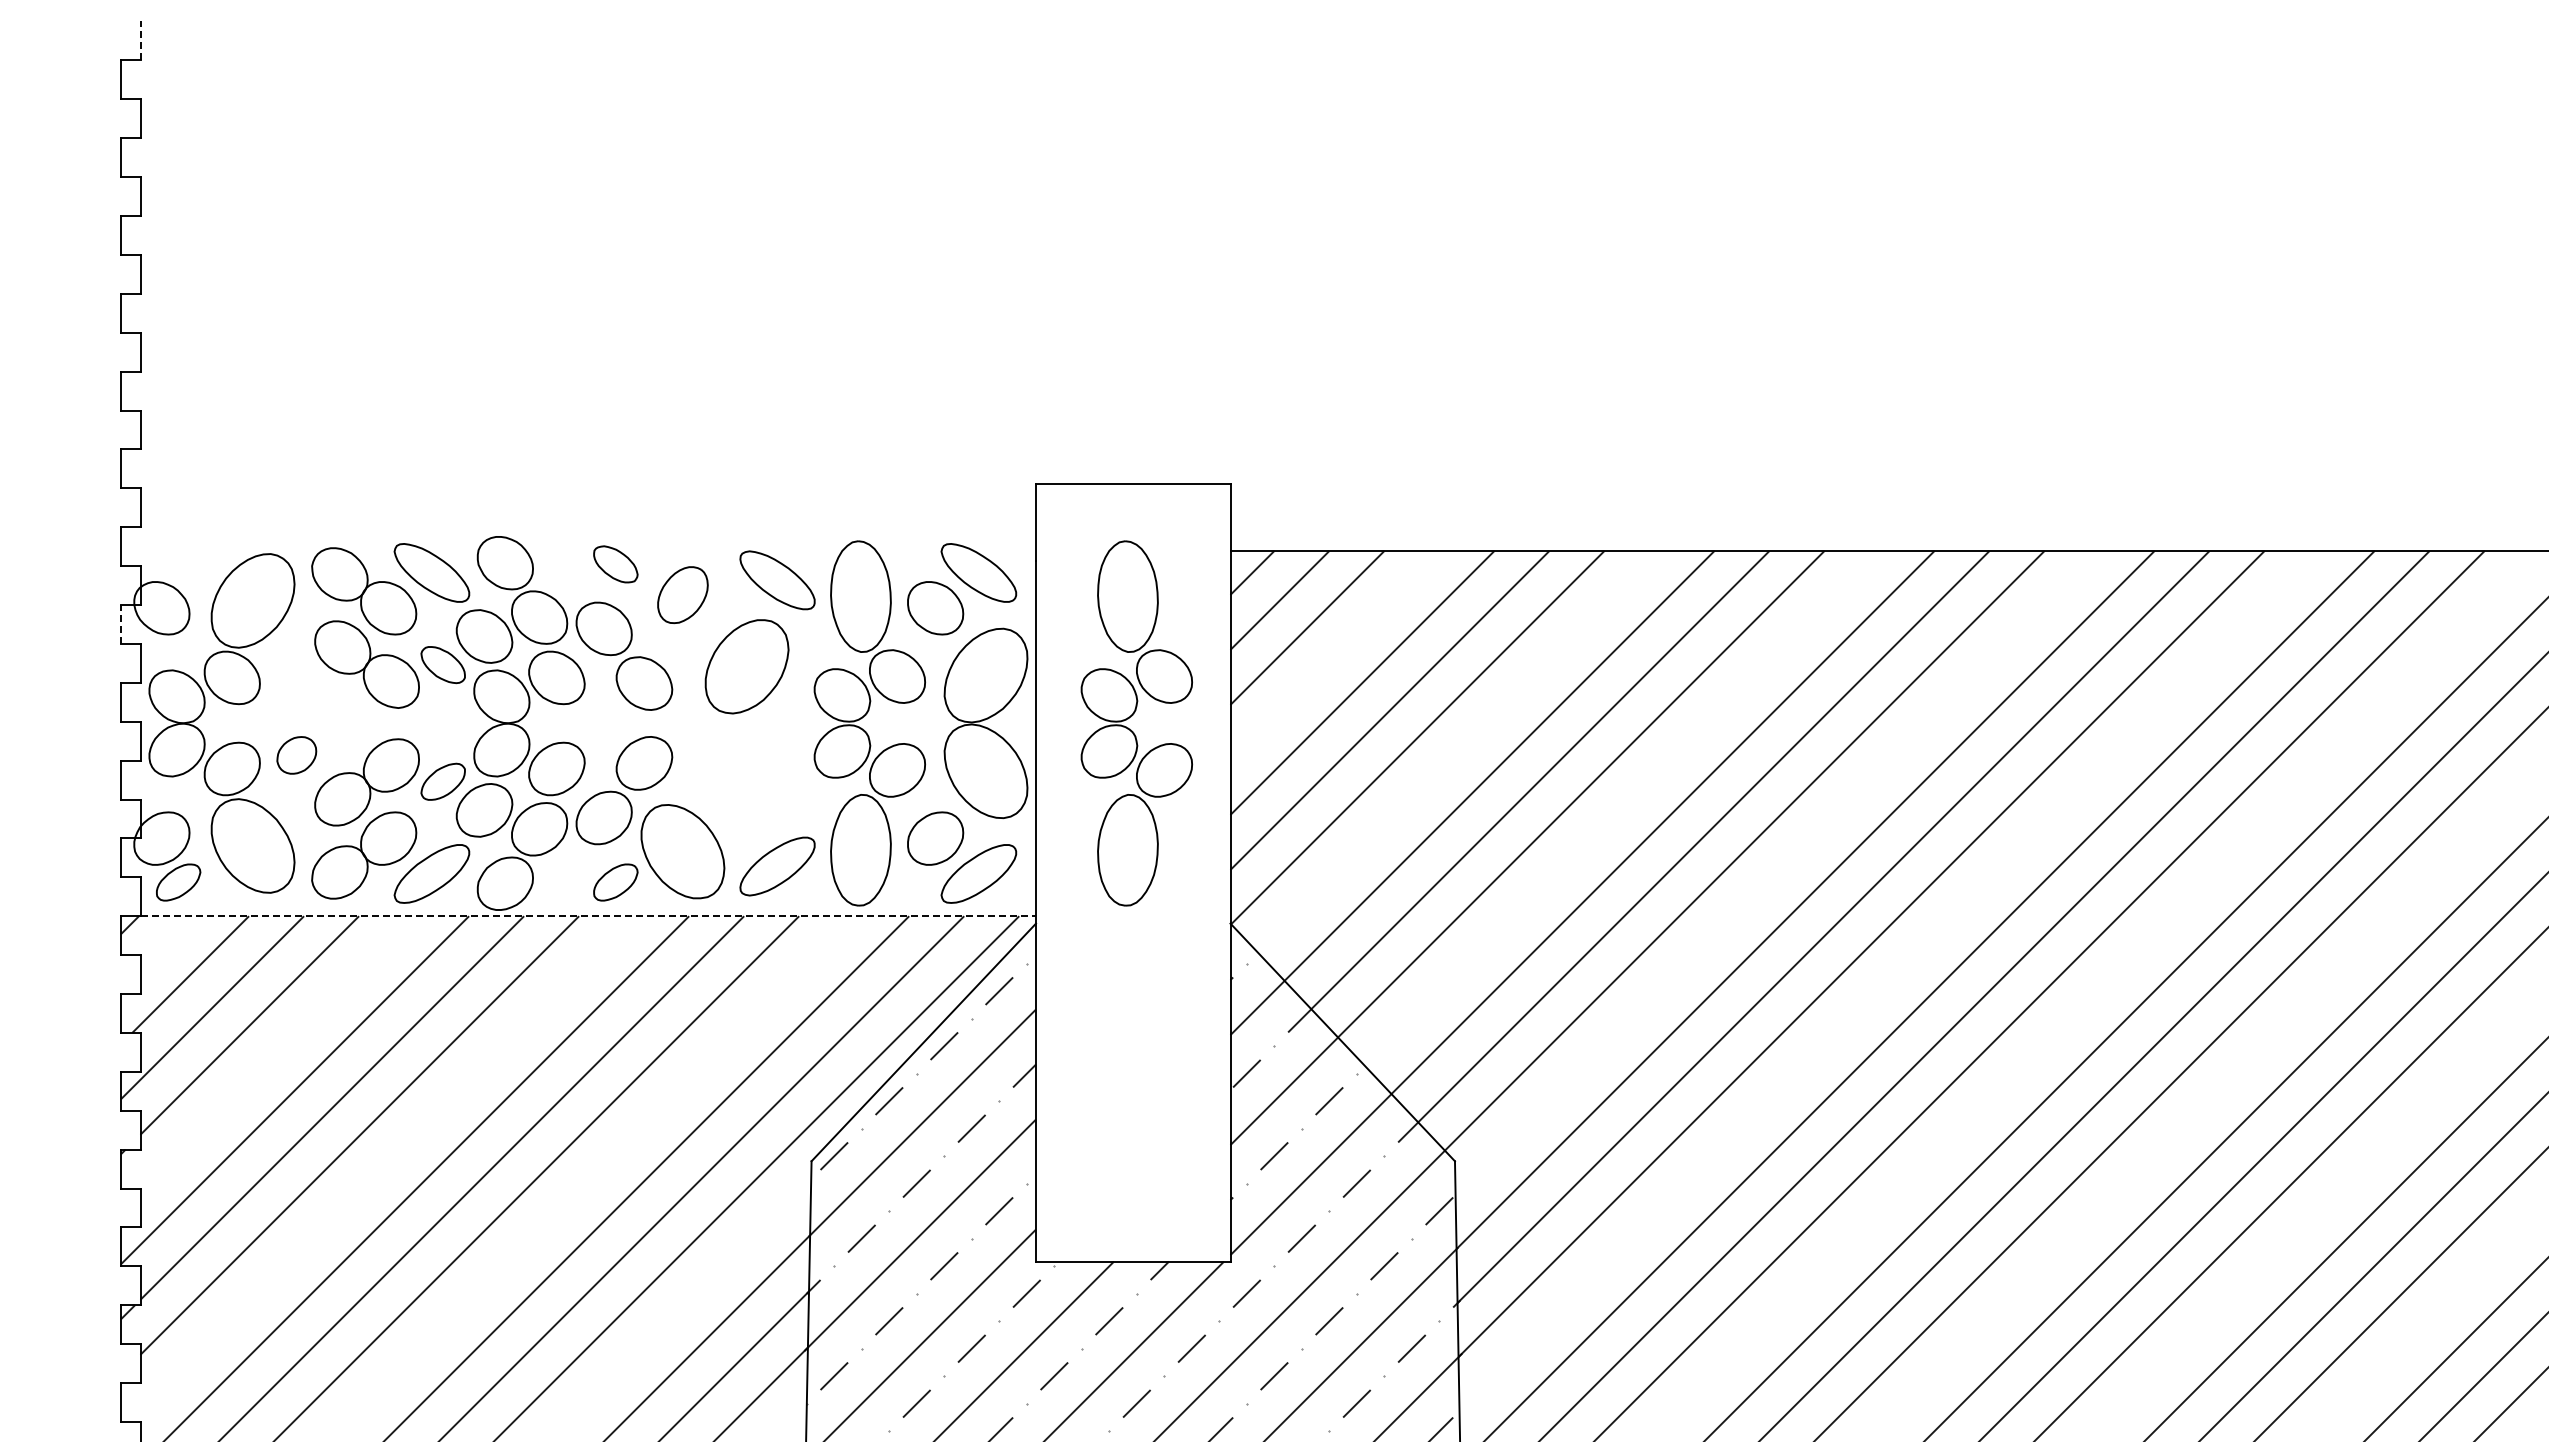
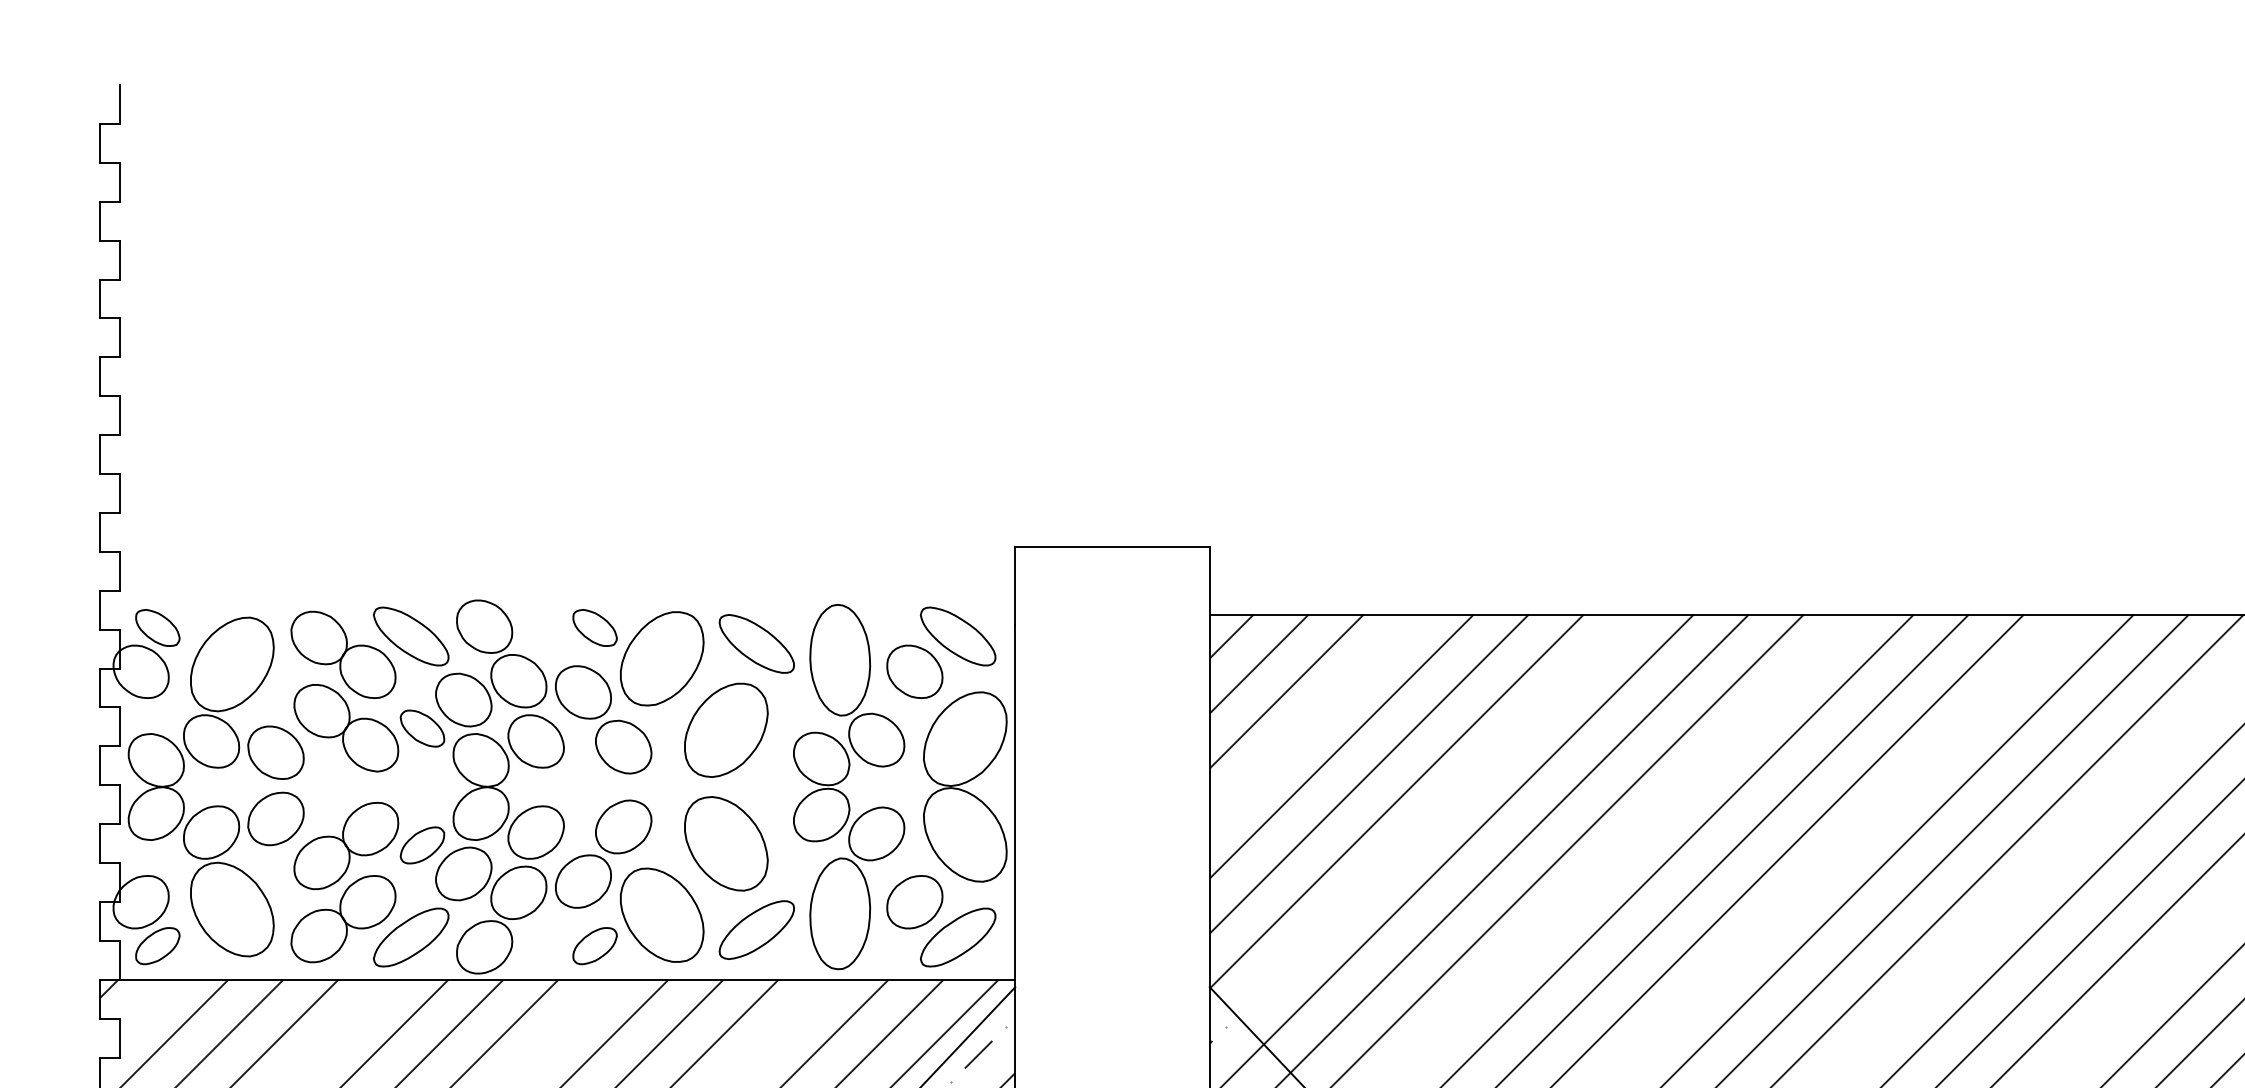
line: (140, 40) -> (119, 104), dashed -> solid
part: (178, 564) -> (157, 628), added
part: (682, 594) -> (661, 658), size x1.67
line: (121, 623) -> (100, 687), dashed -> solid
part: (296, 689) -> (275, 753), added
part: (1131, 729) -> (1110, 793), removed
part: (296, 755) -> (275, 819), size x1.43
part: (746, 779) -> (725, 843), added
line: (588, 916) -> (567, 980), dashed -> solid

